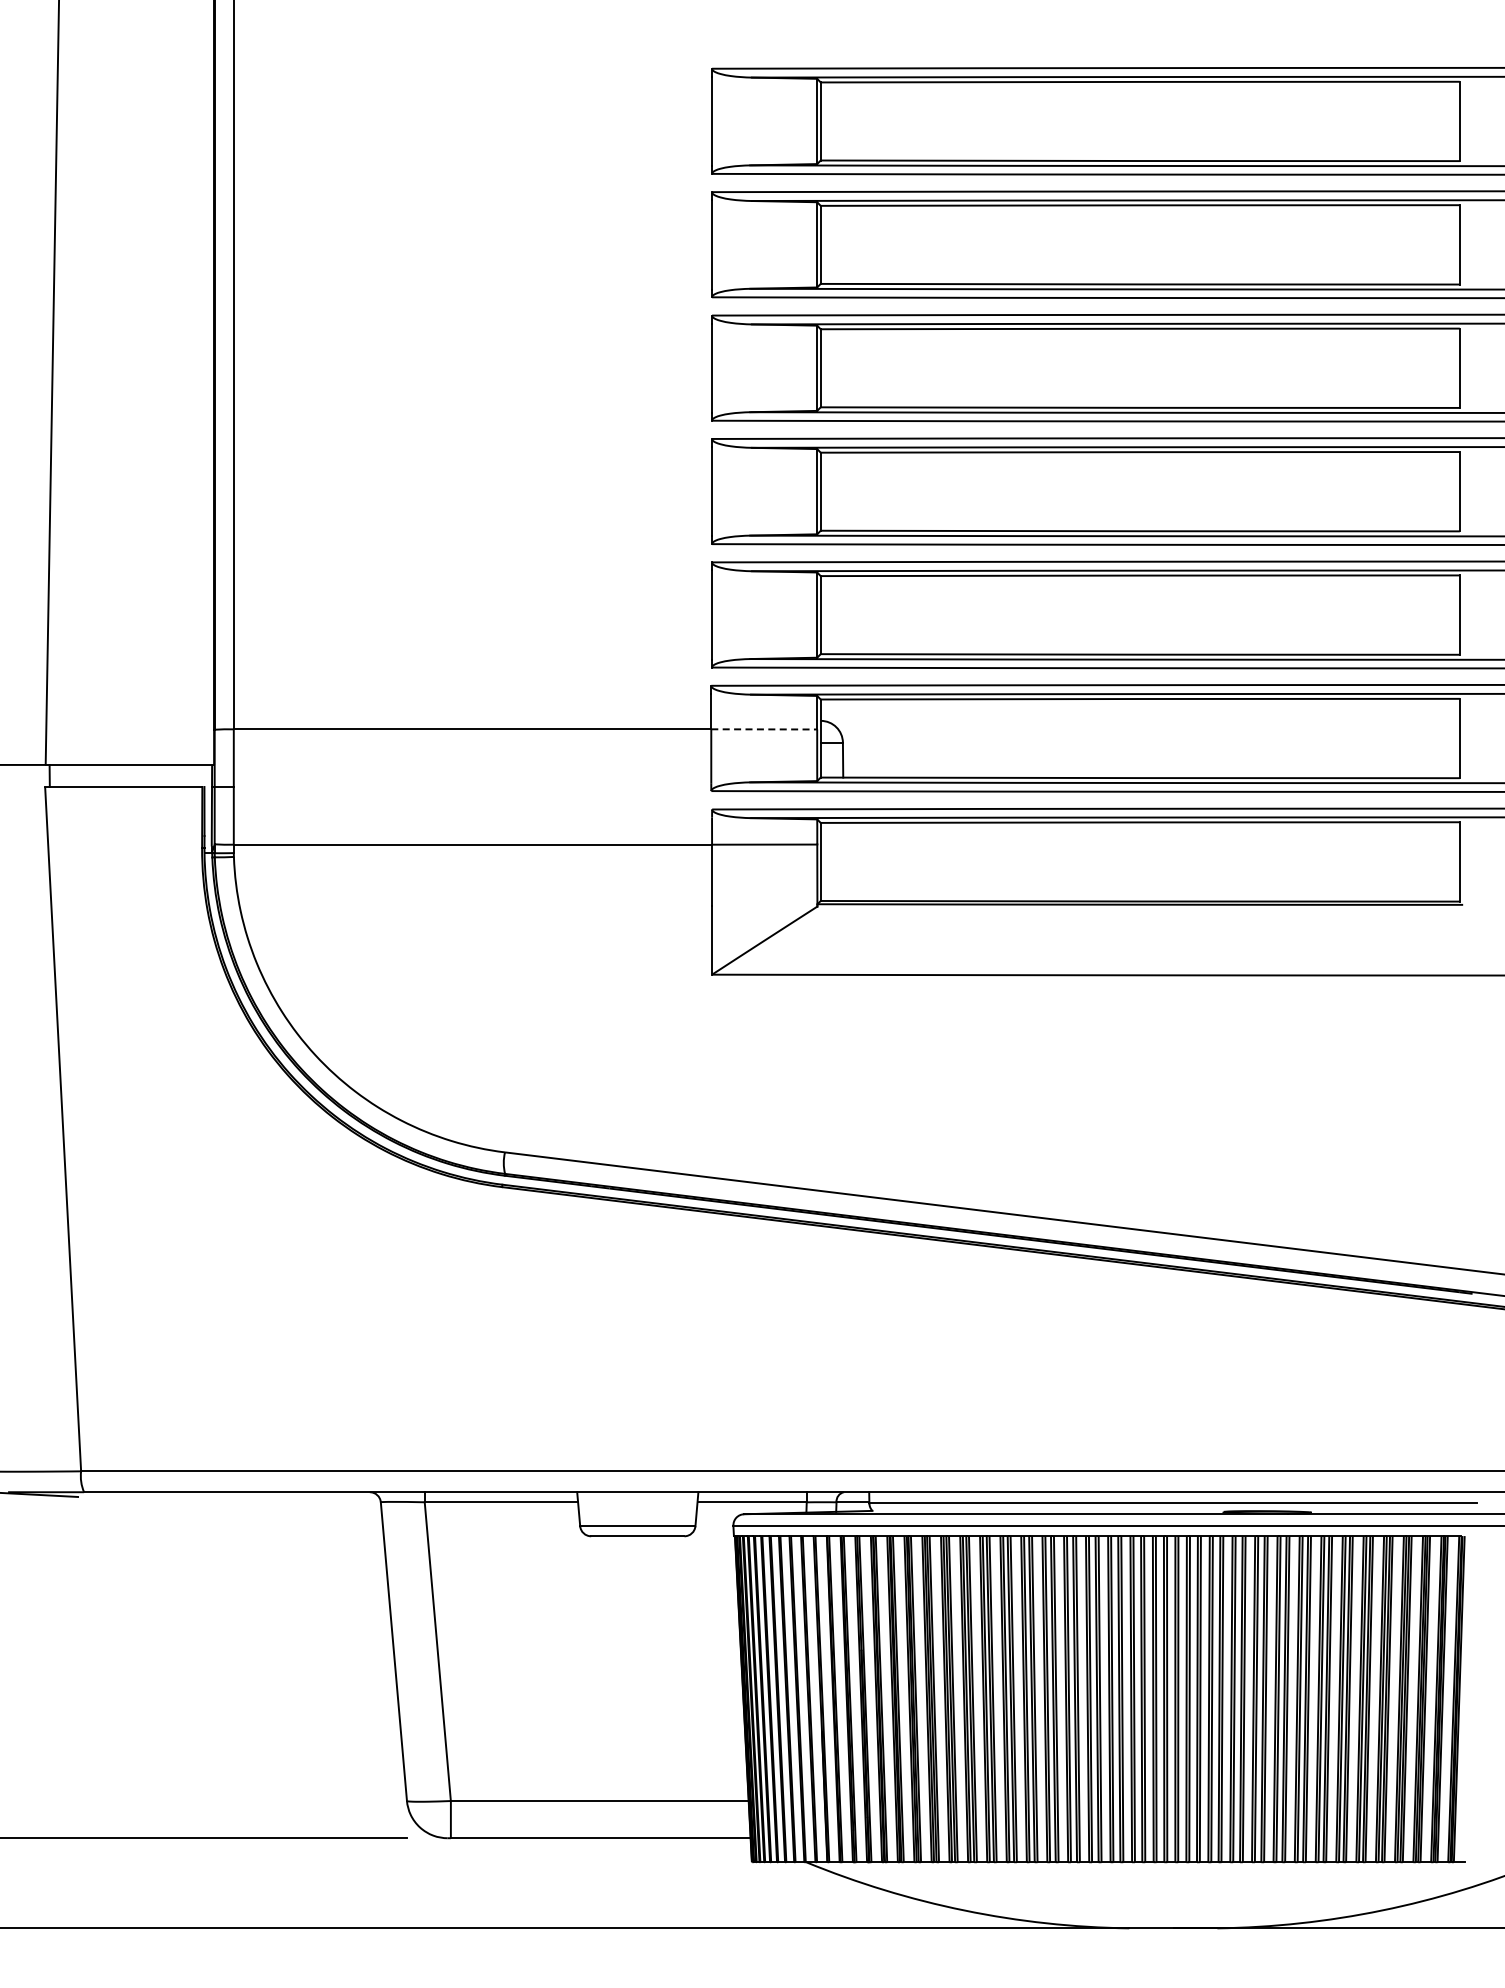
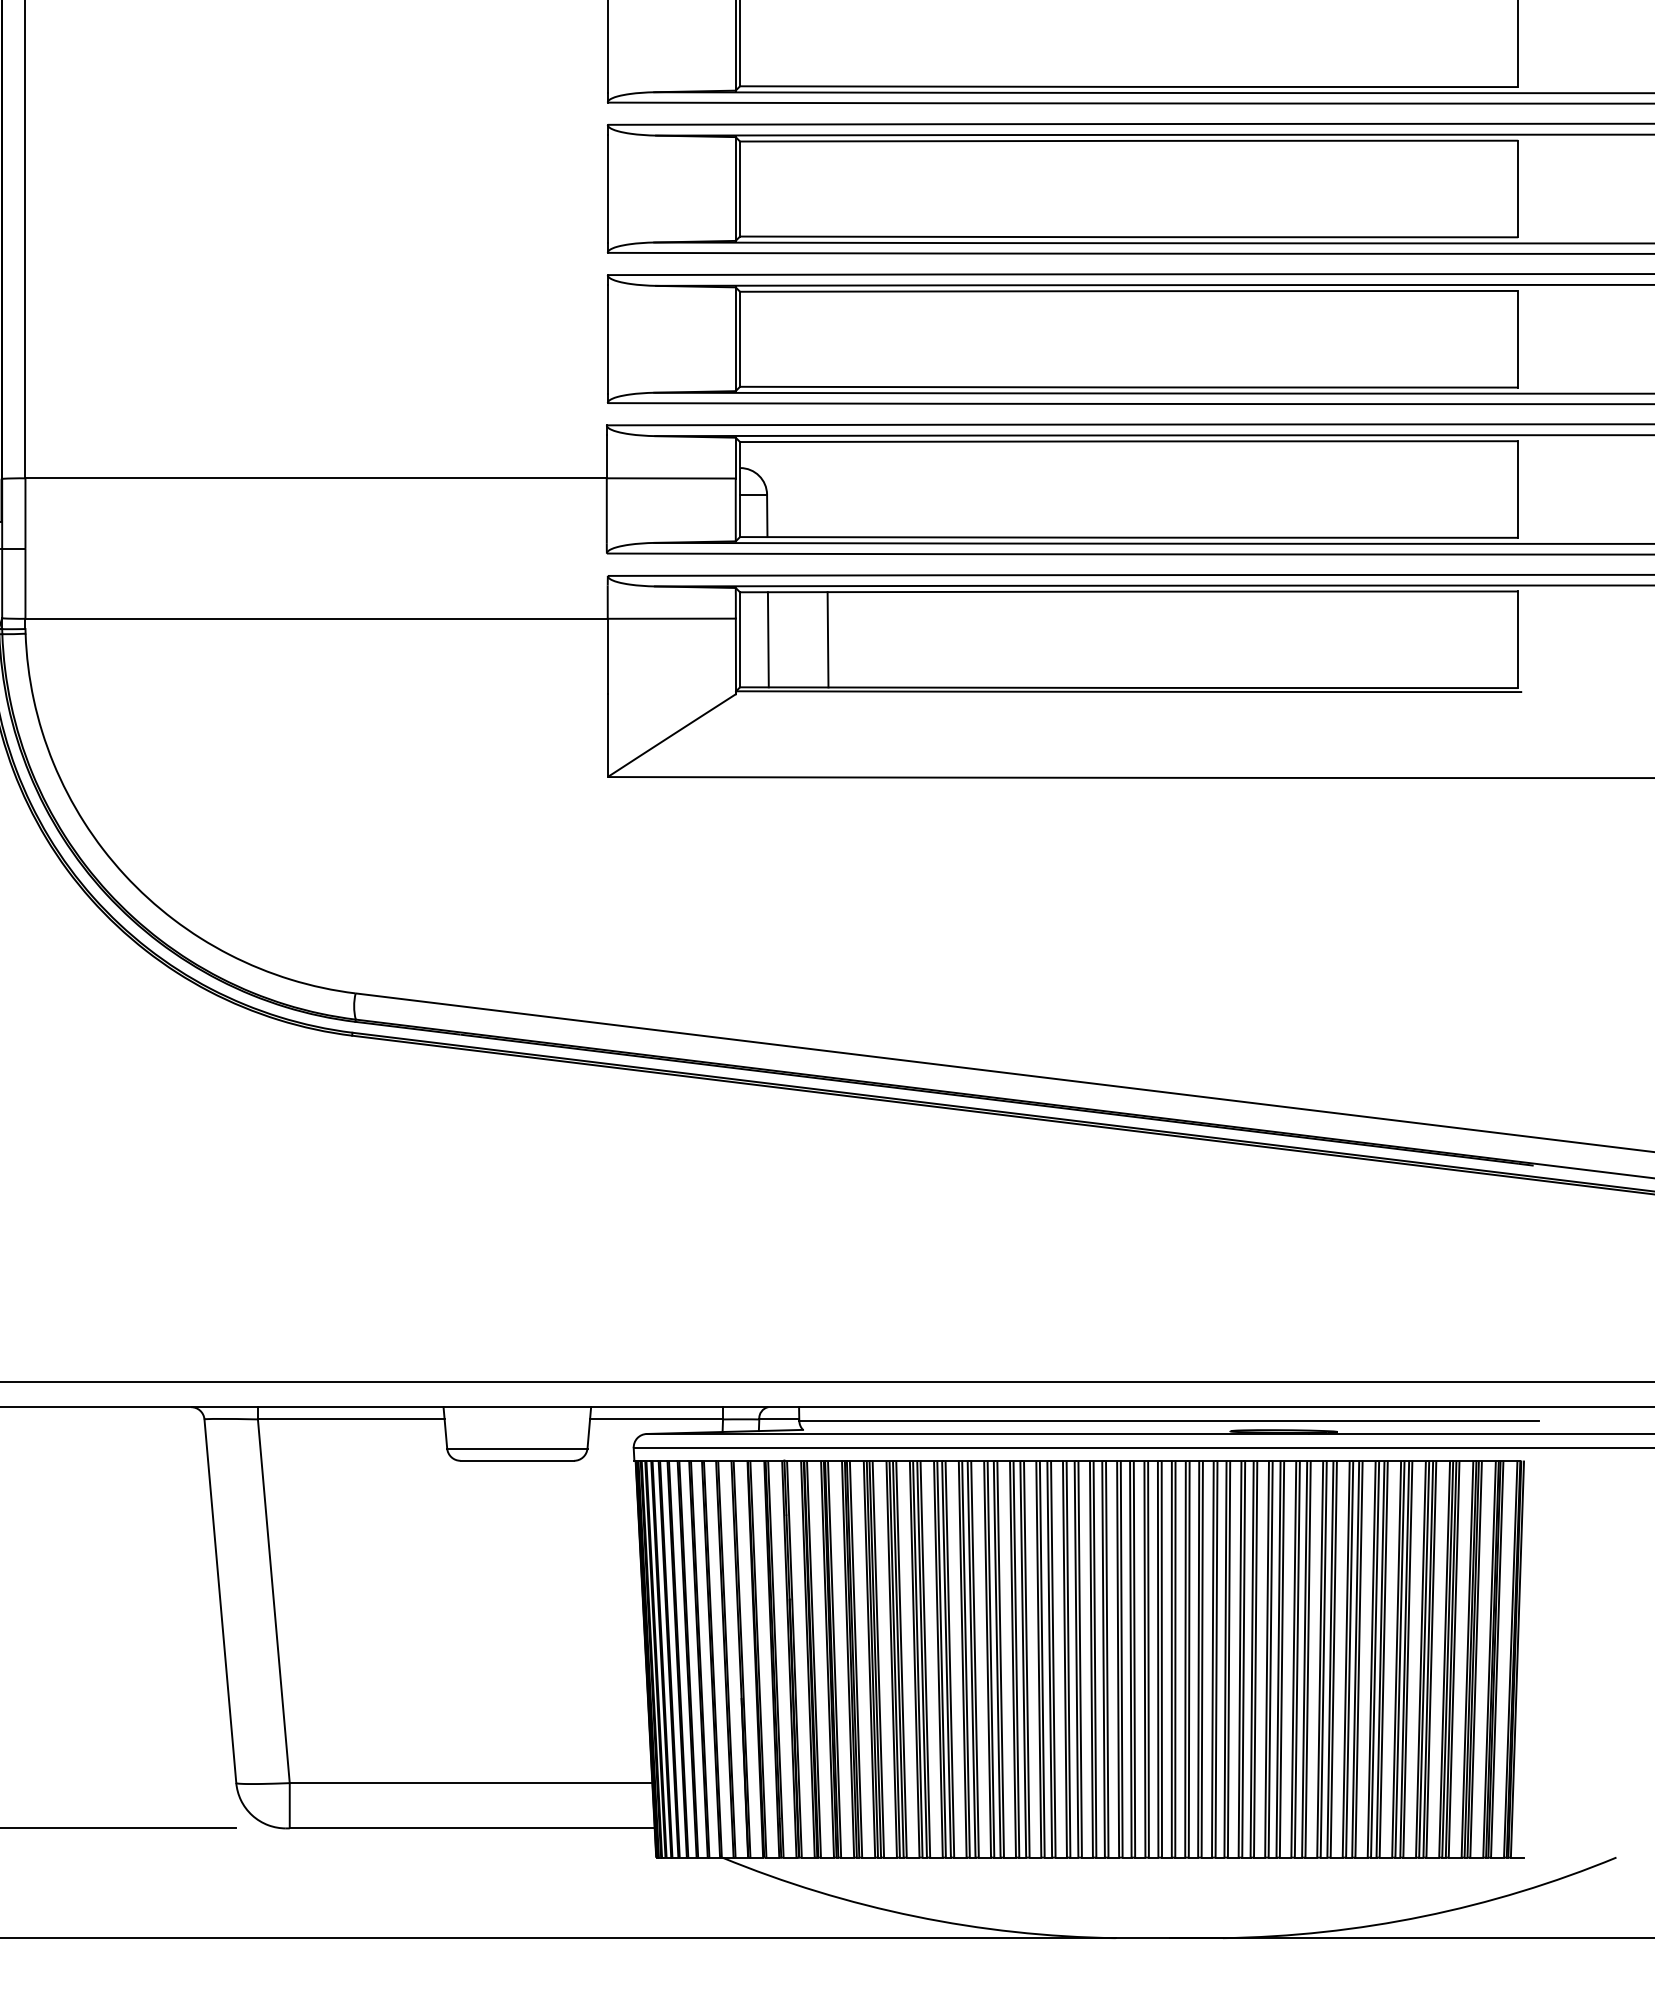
line: (764, 729) -> (671, 478), dashed -> solid
line: (843, 861) -> (767, 639), added
line: (892, 861) -> (827, 639), added

